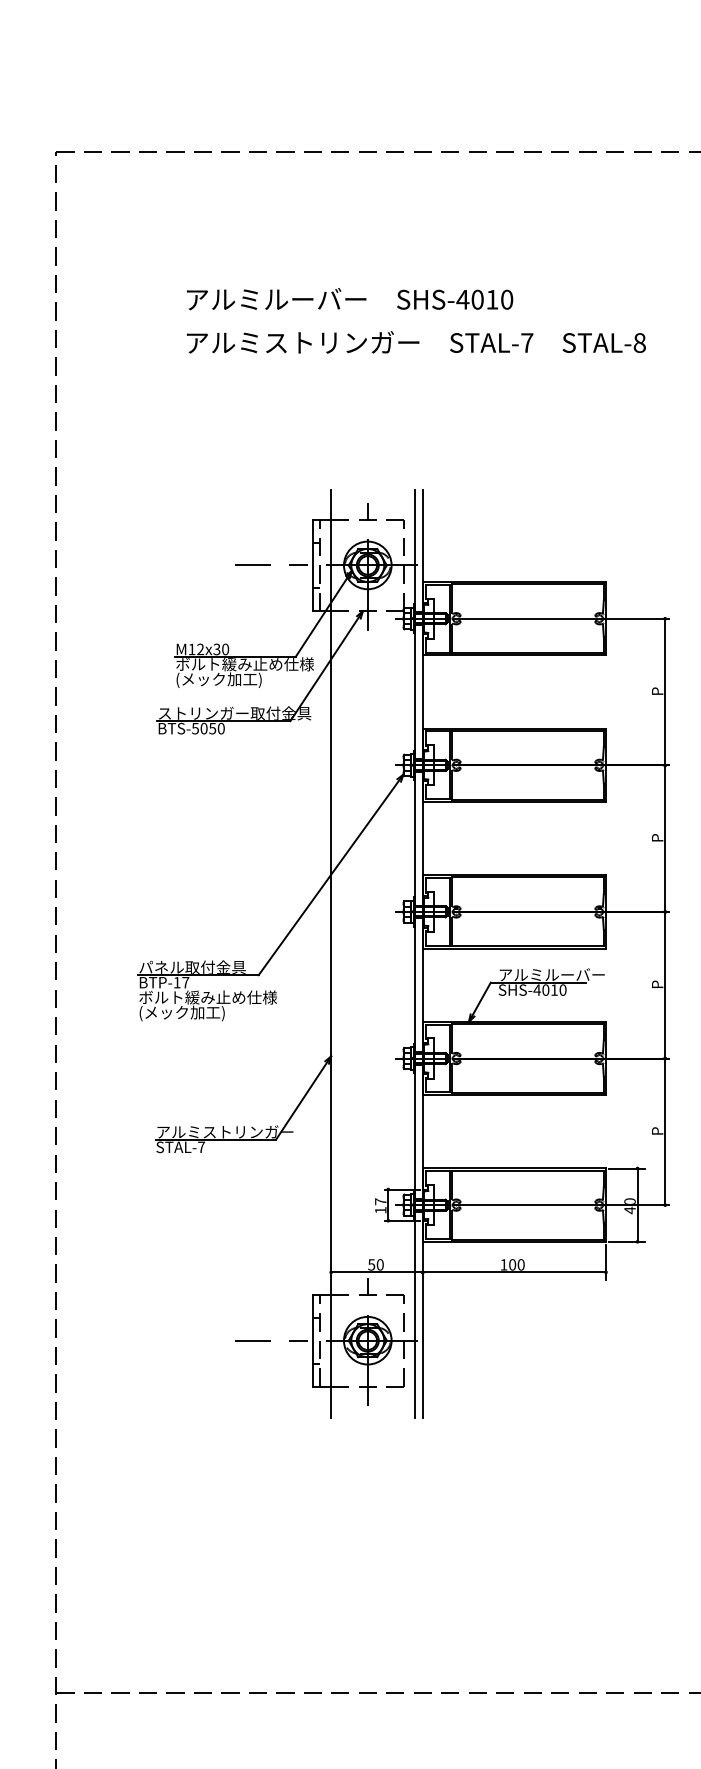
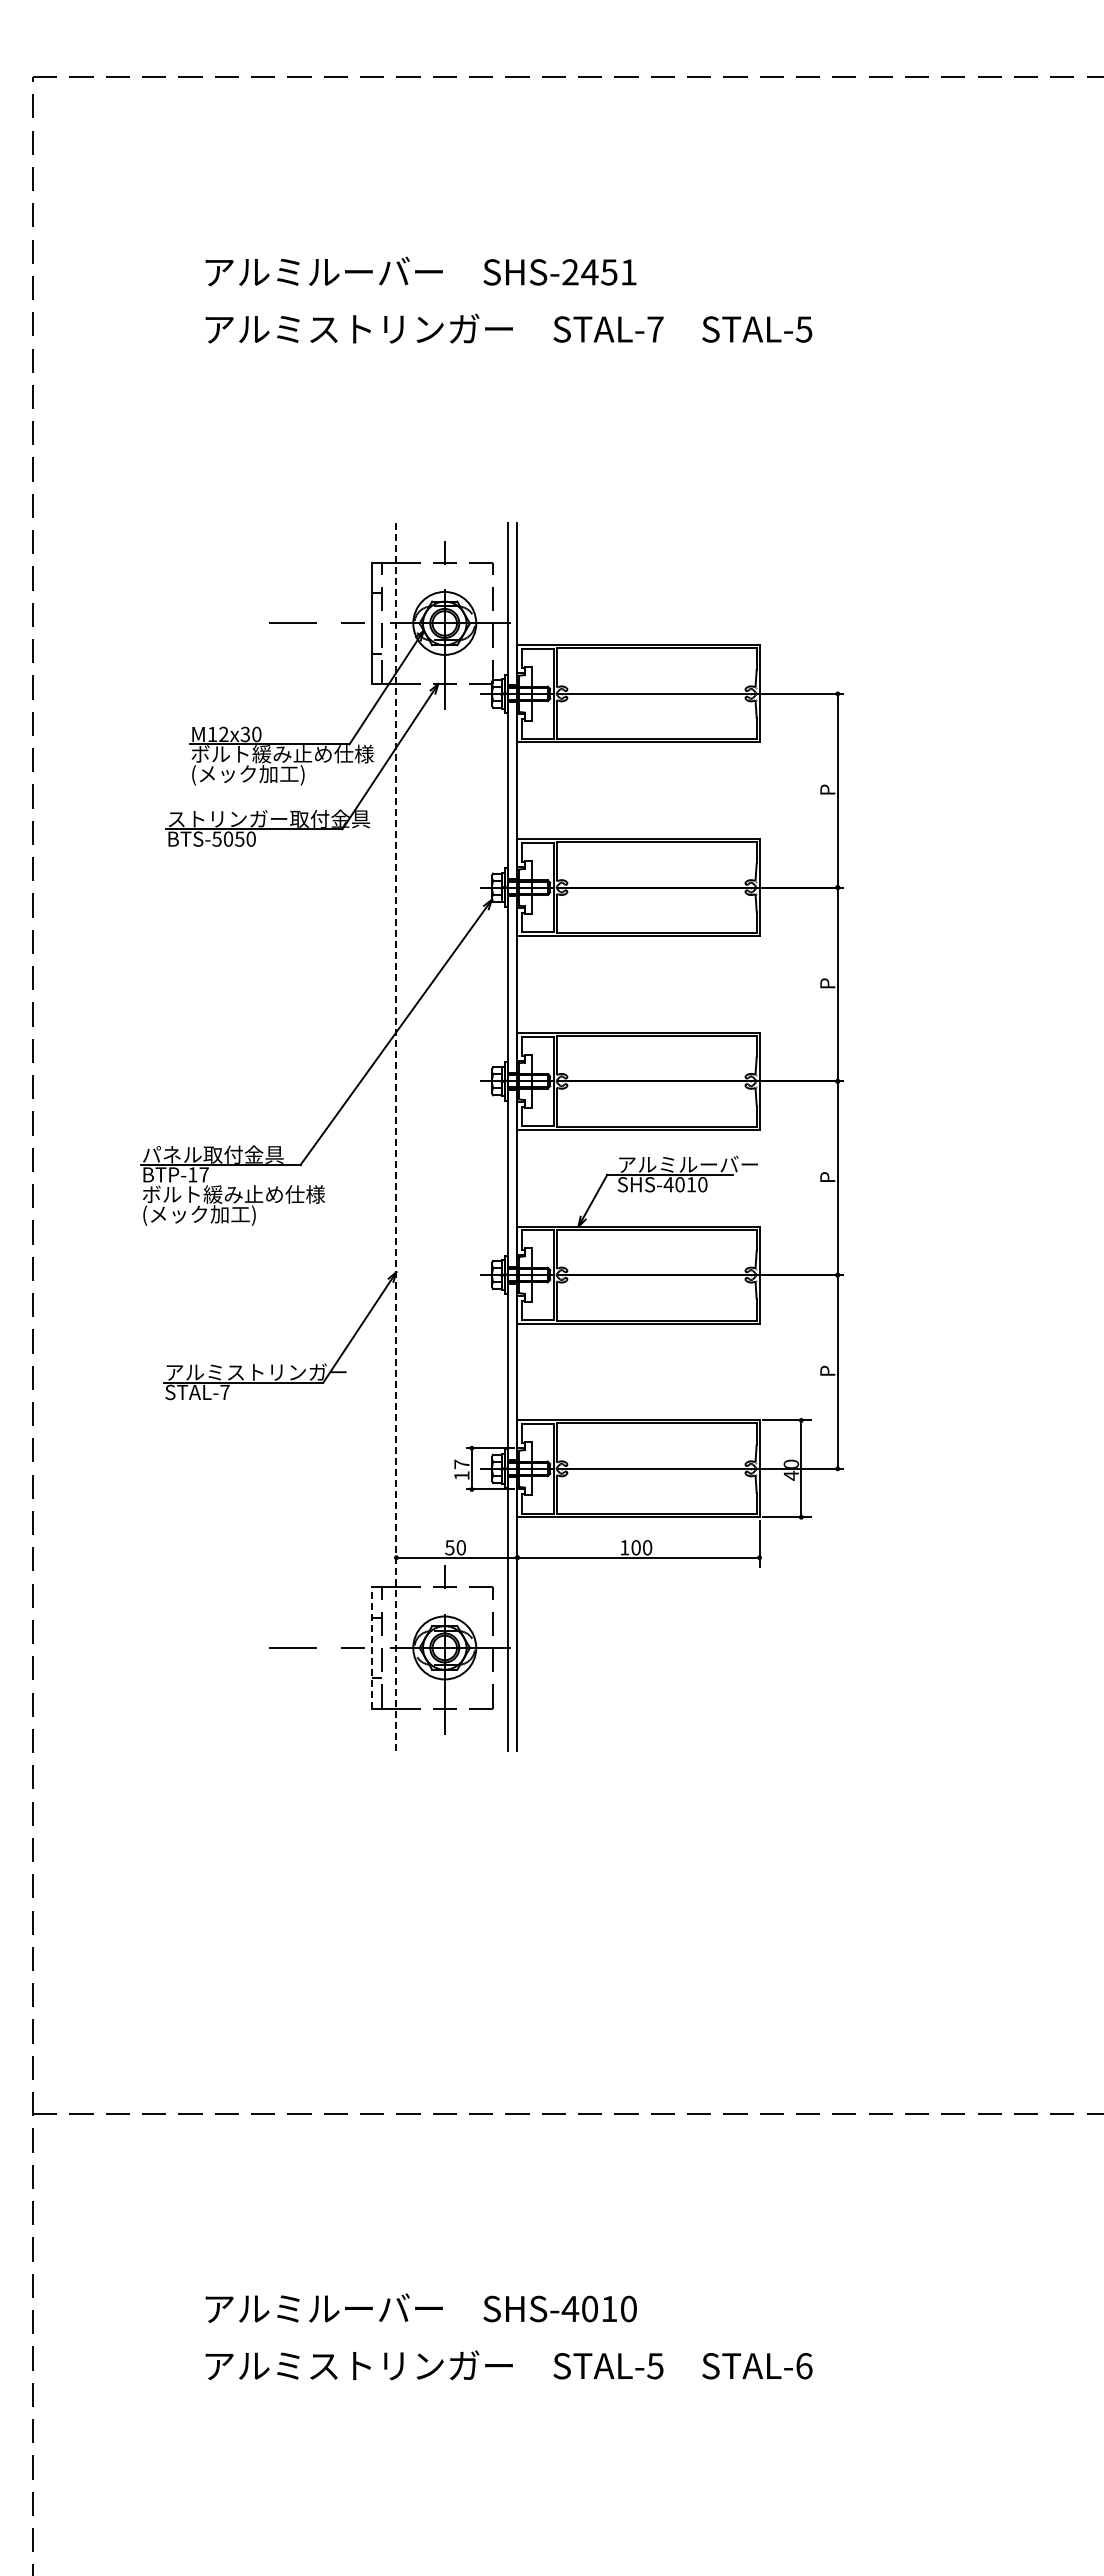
text: (484, 299) -> (598, 272), SHS-4010 -> SHS-2451
text: (639, 343) -> (803, 329), STAL-8 -> STAL-5
line: (331, 953) -> (396, 1136), solid -> dashed
line: (313, 1340) -> (372, 1647), solid -> dashed

